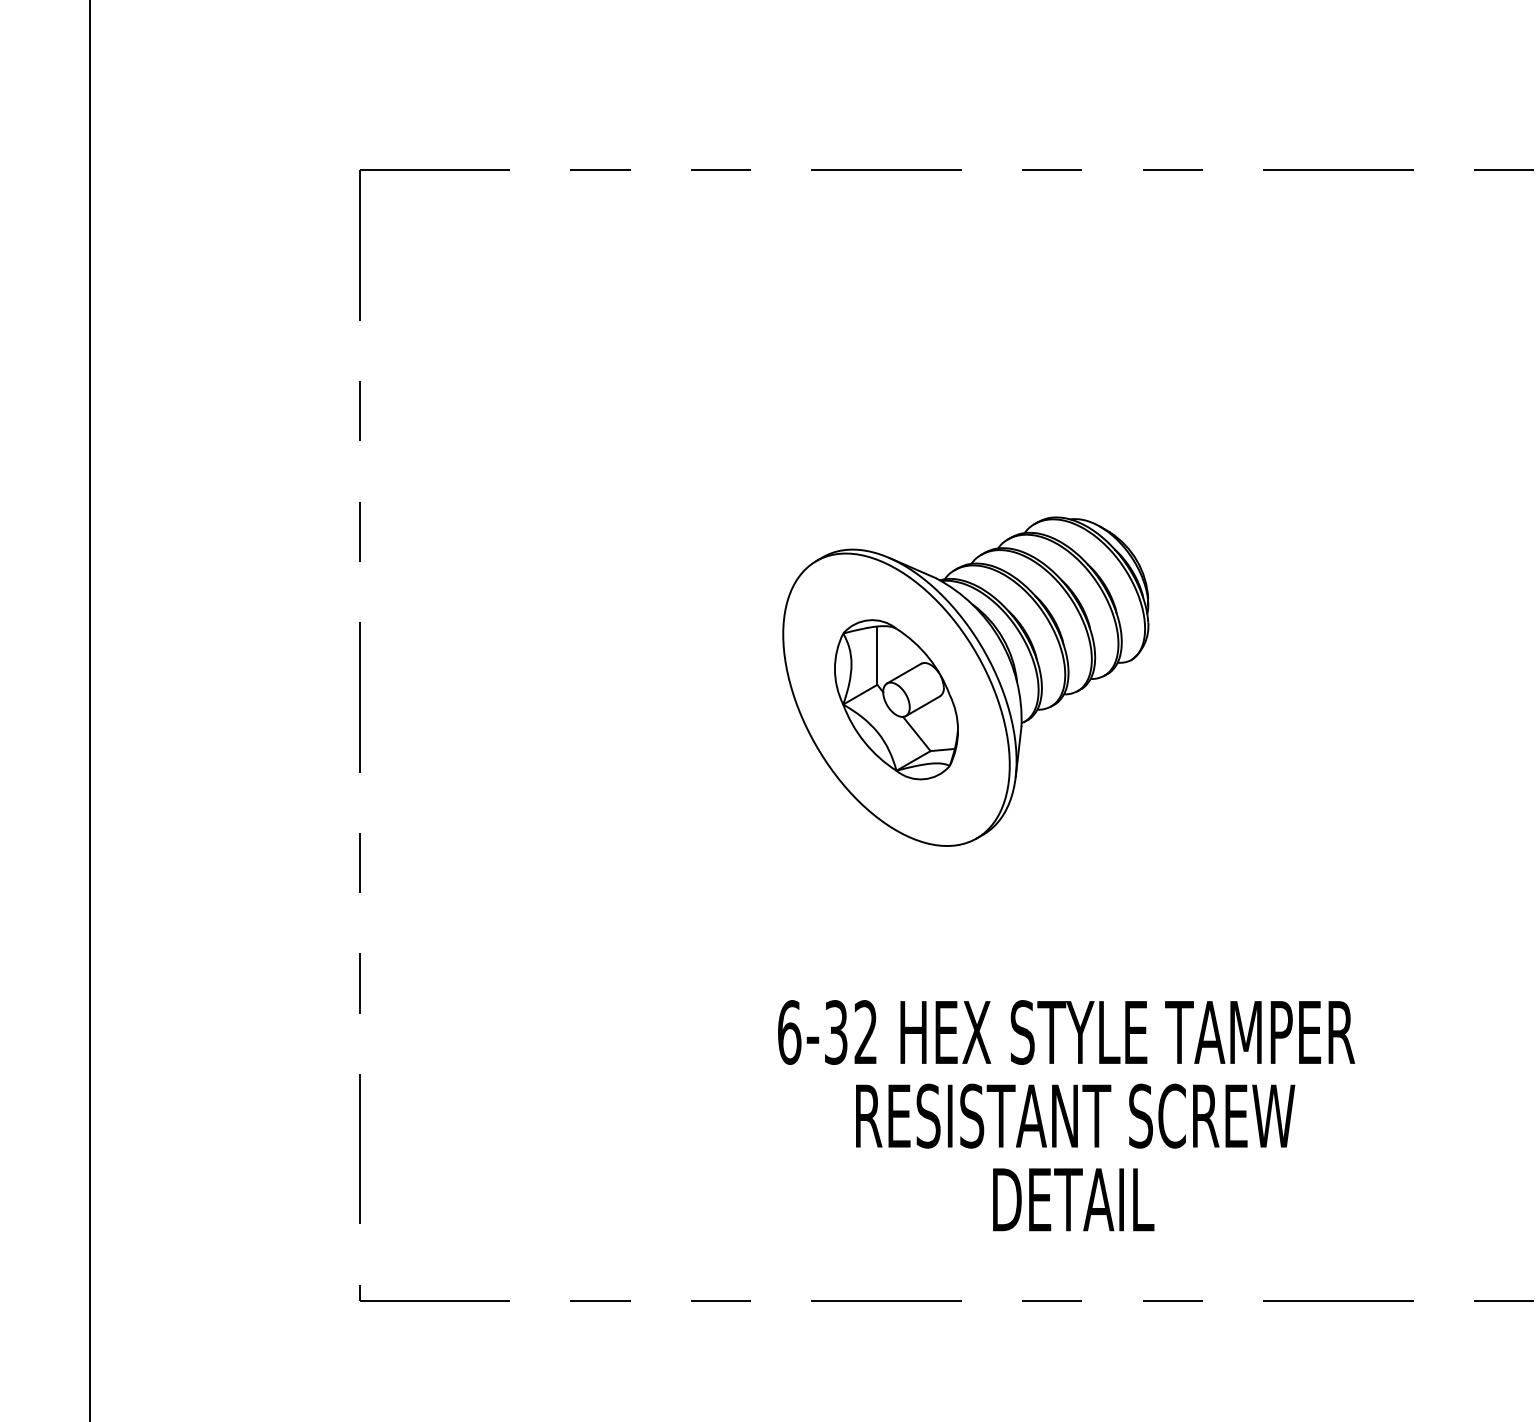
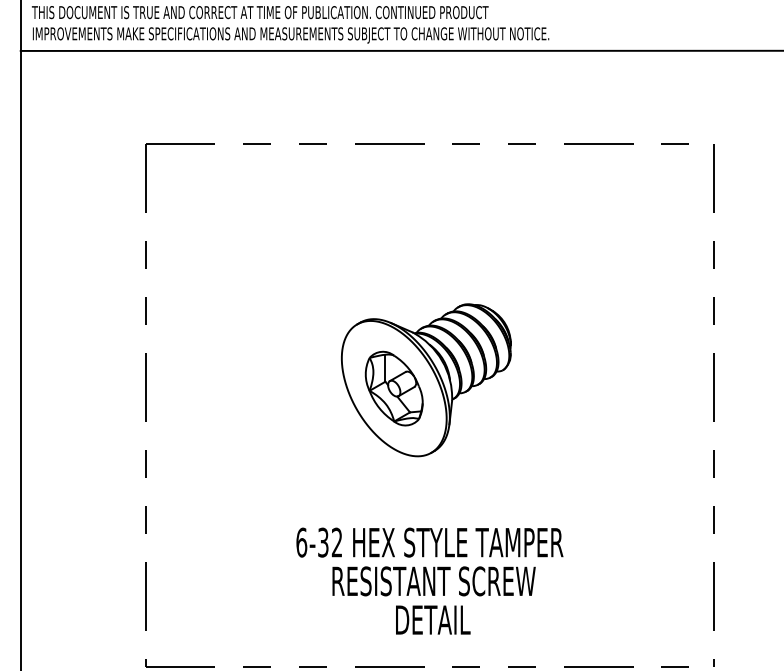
text: (1065, 1114) -> (429, 580), moved

